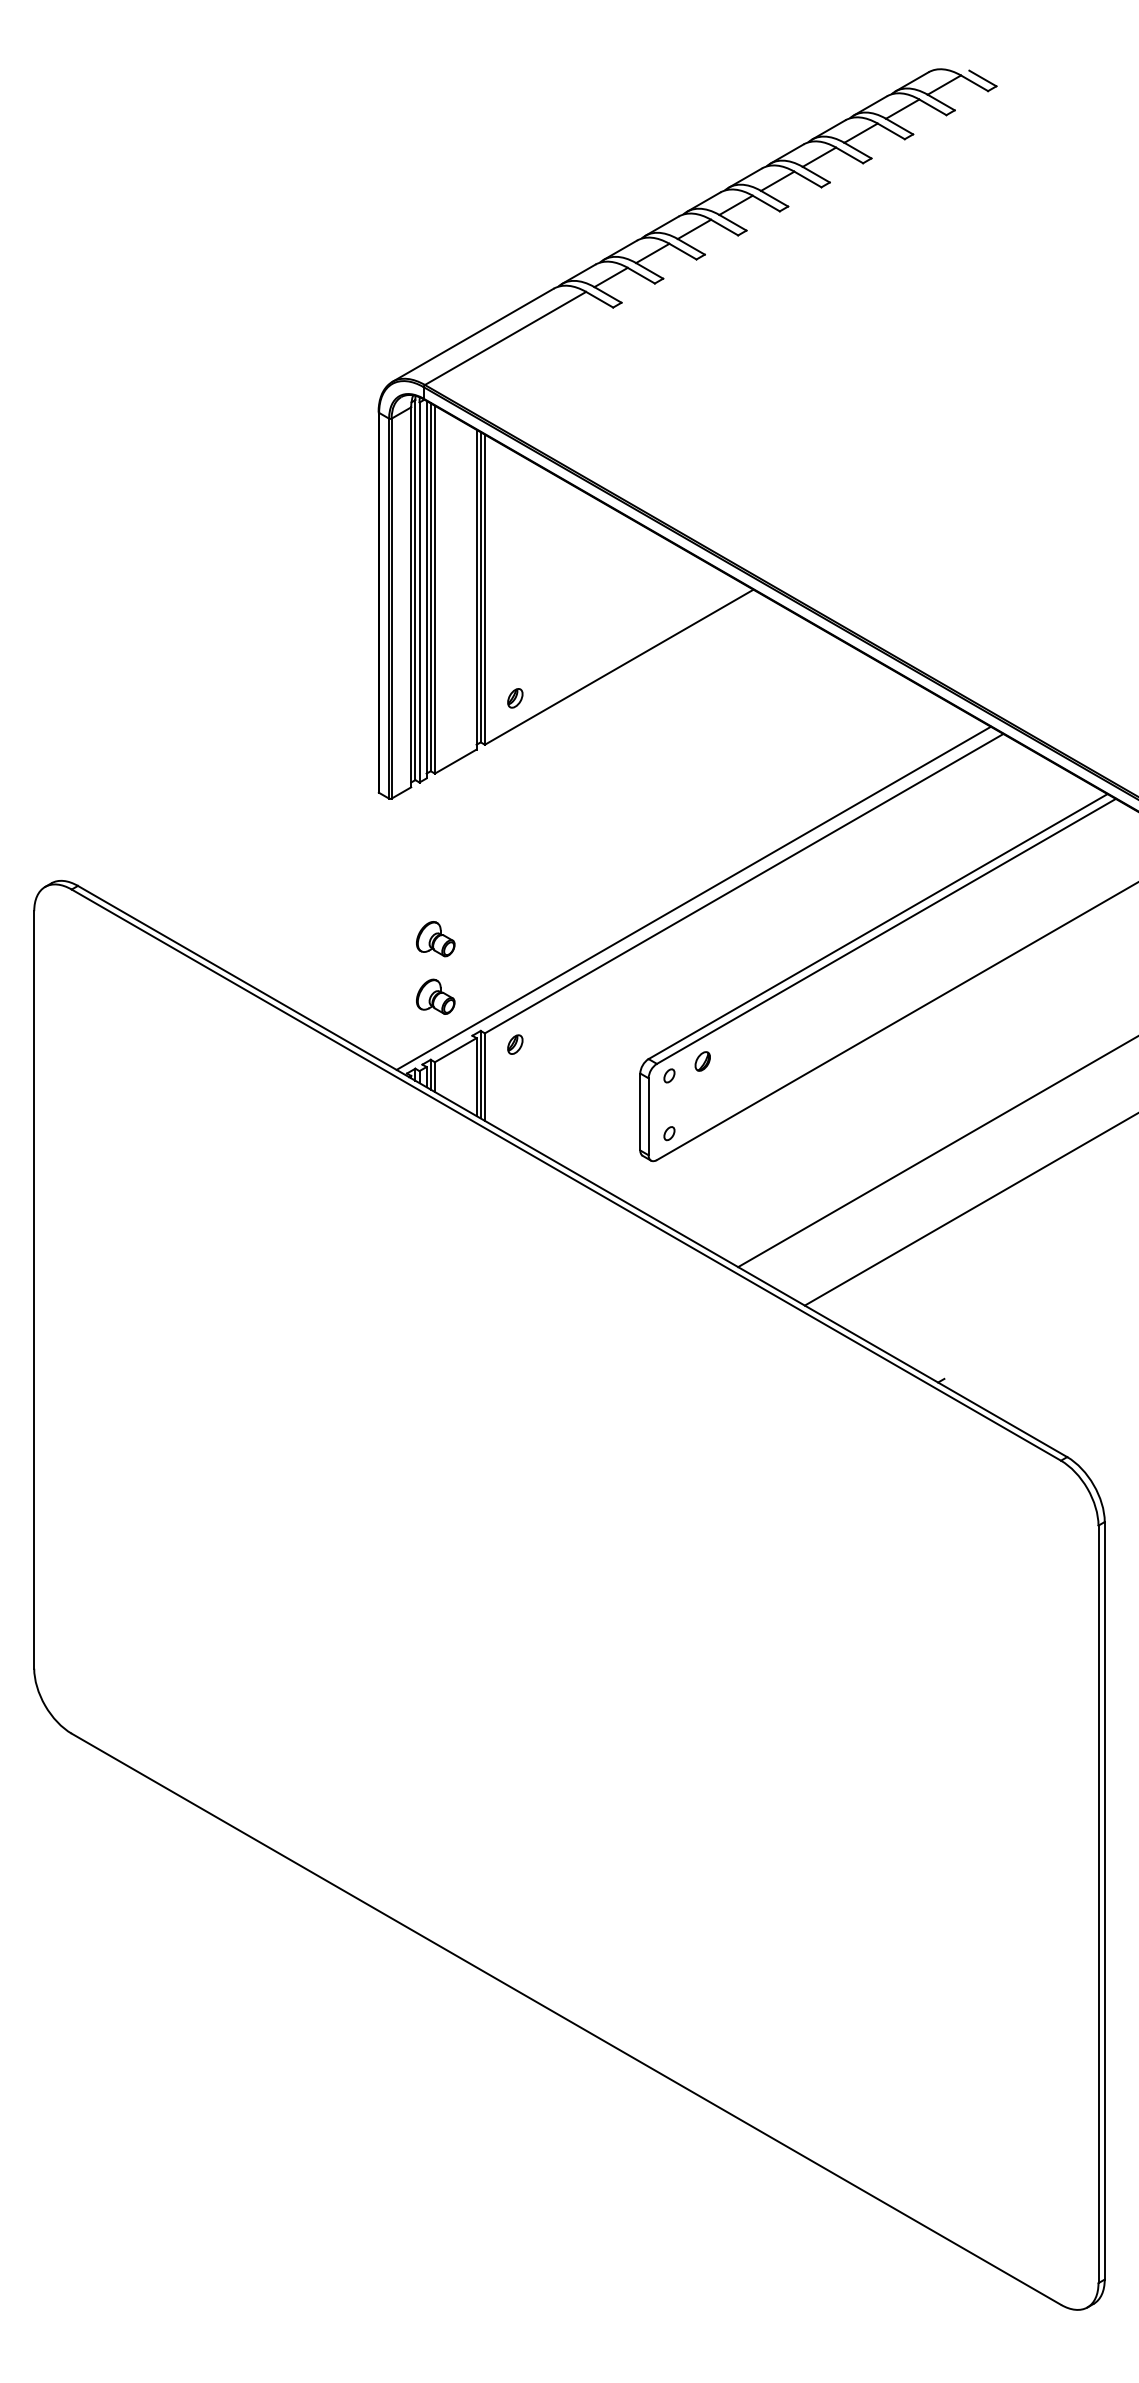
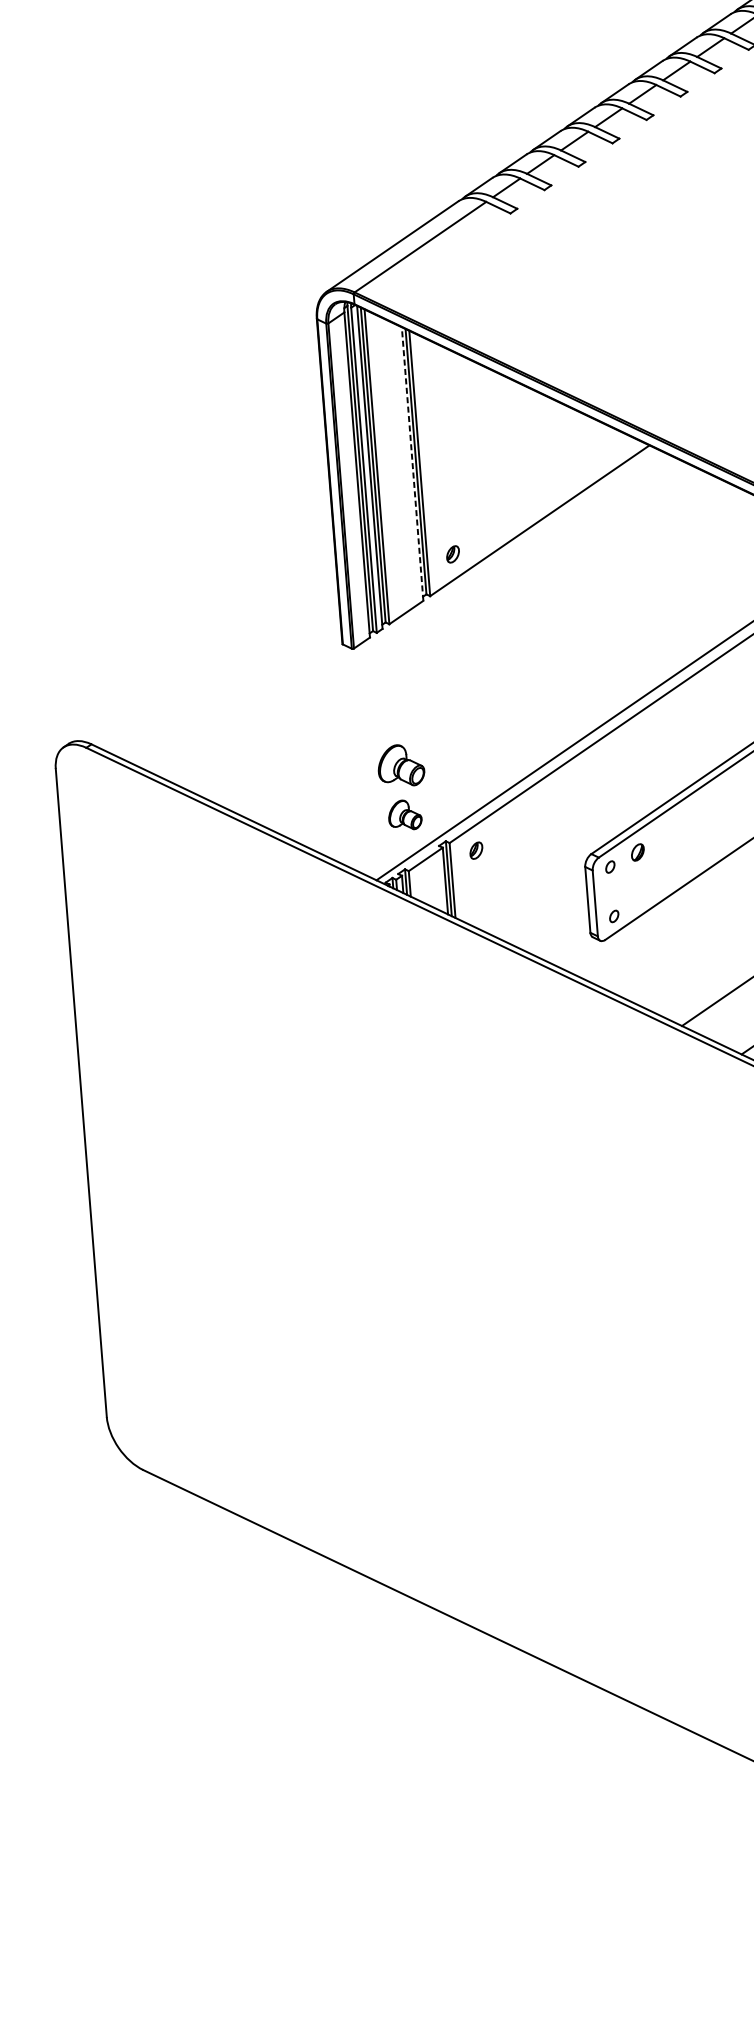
line: (476, 589) -> (412, 463), solid -> dashed
part: (435, 939) -> (401, 766), size x1.4

